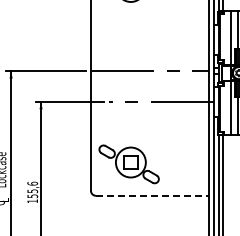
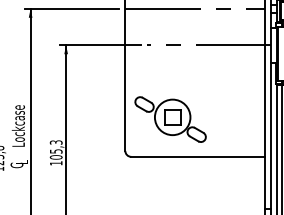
text: (32, 189) -> (55, 149), 155,6 -> 105,3
line: (152, 195) -> (198, 156), dashed -> solid

